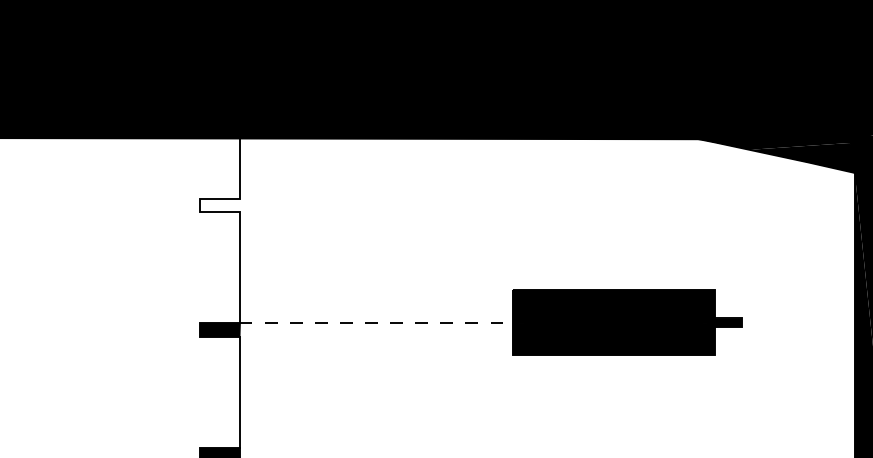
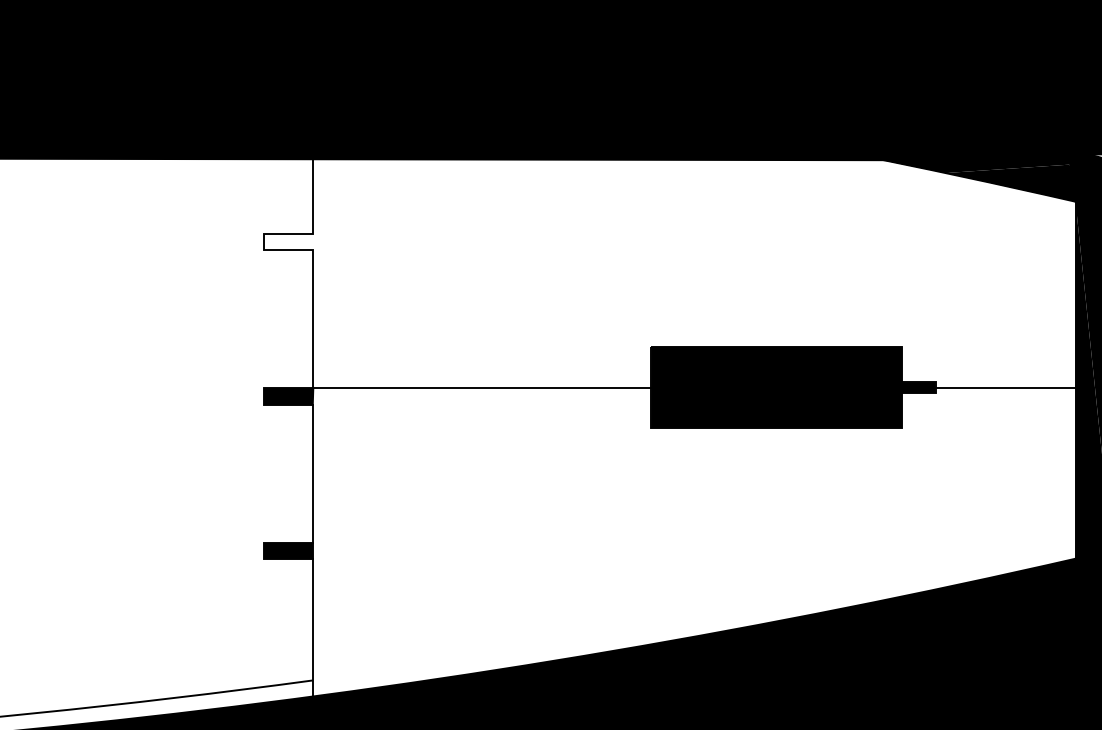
line: (376, 322) -> (482, 387), dashed -> solid
line: (798, 322) -> (1005, 387), added

